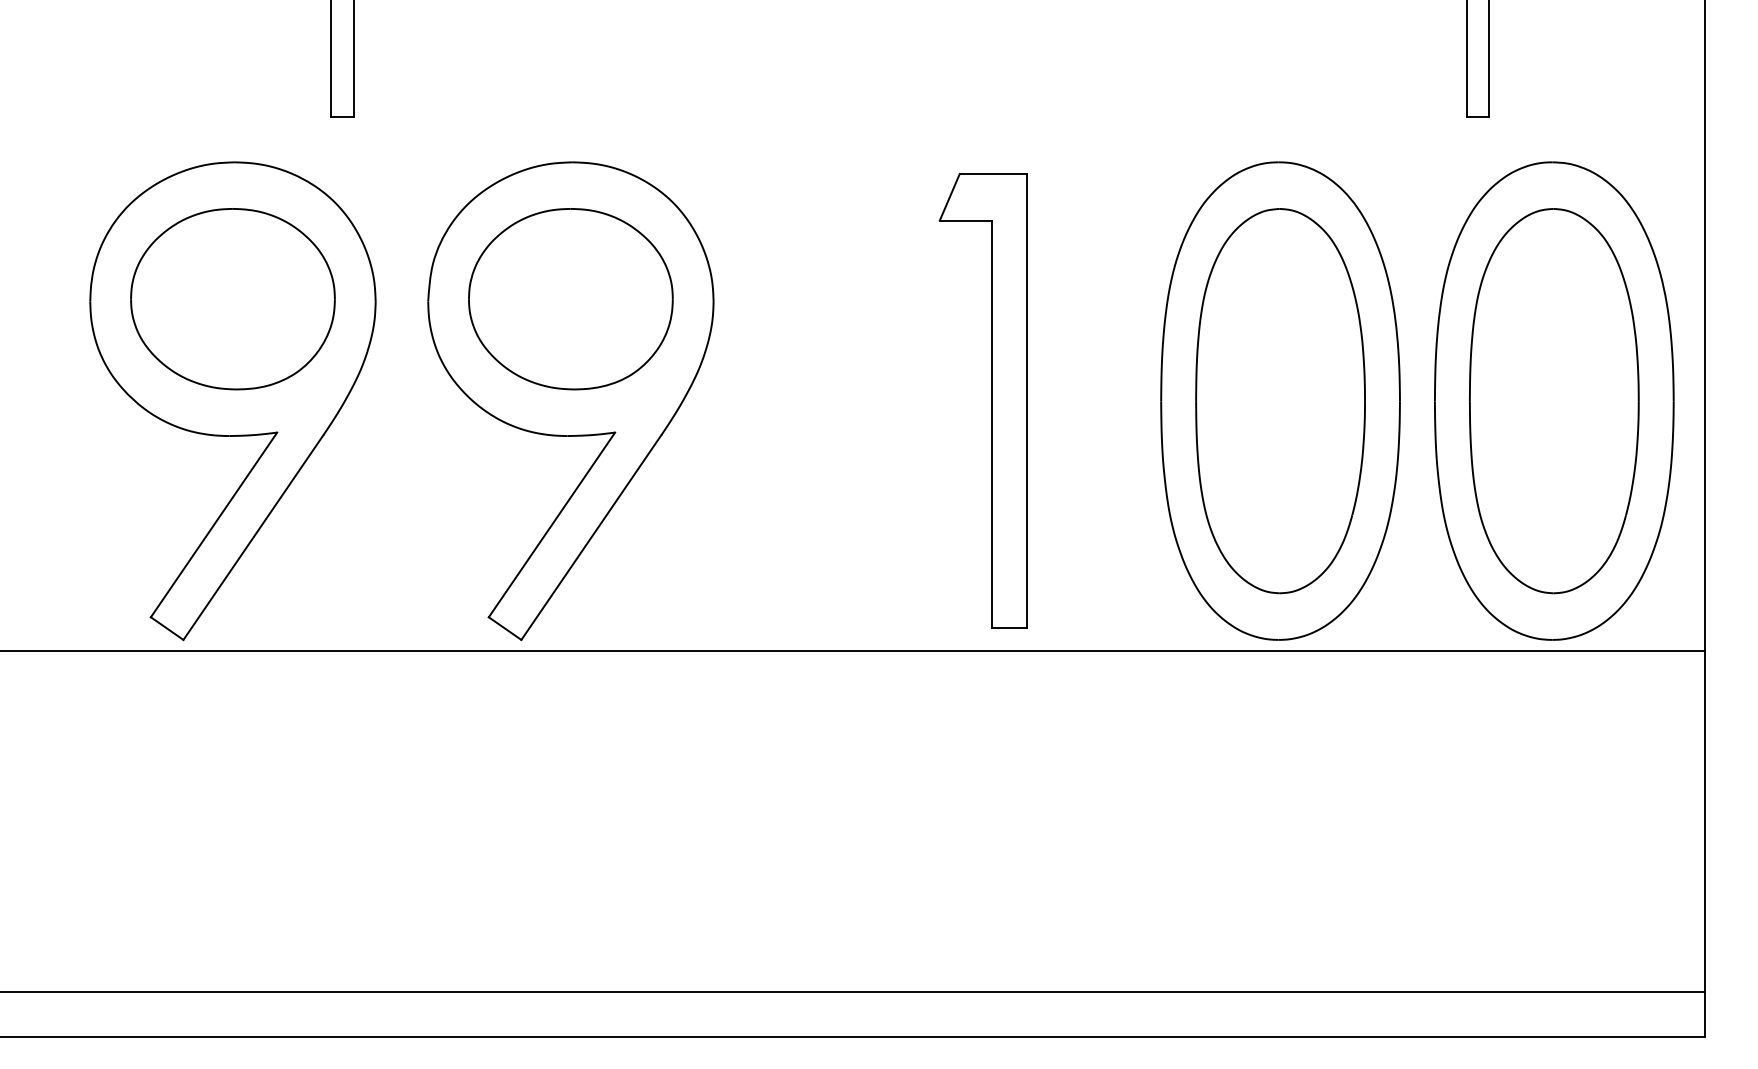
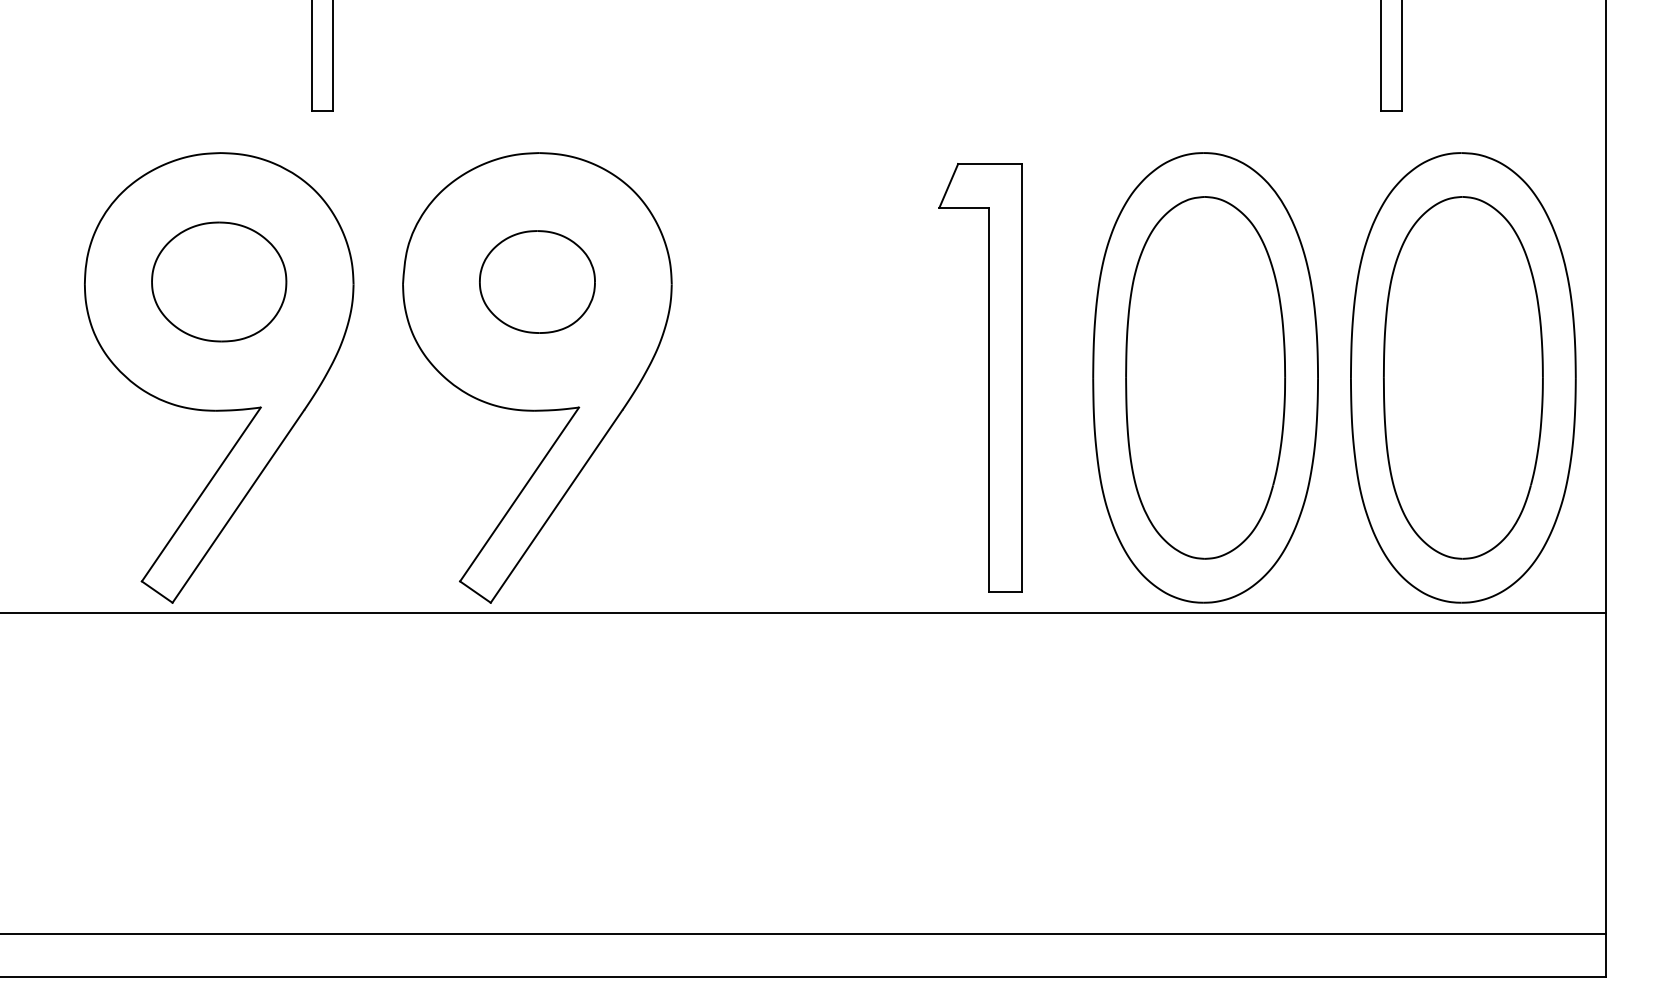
part: (232, 299) -> (218, 282), size x0.7
part: (570, 299) -> (537, 282), size x0.6
part: (991, 400) -> (988, 377), moved

